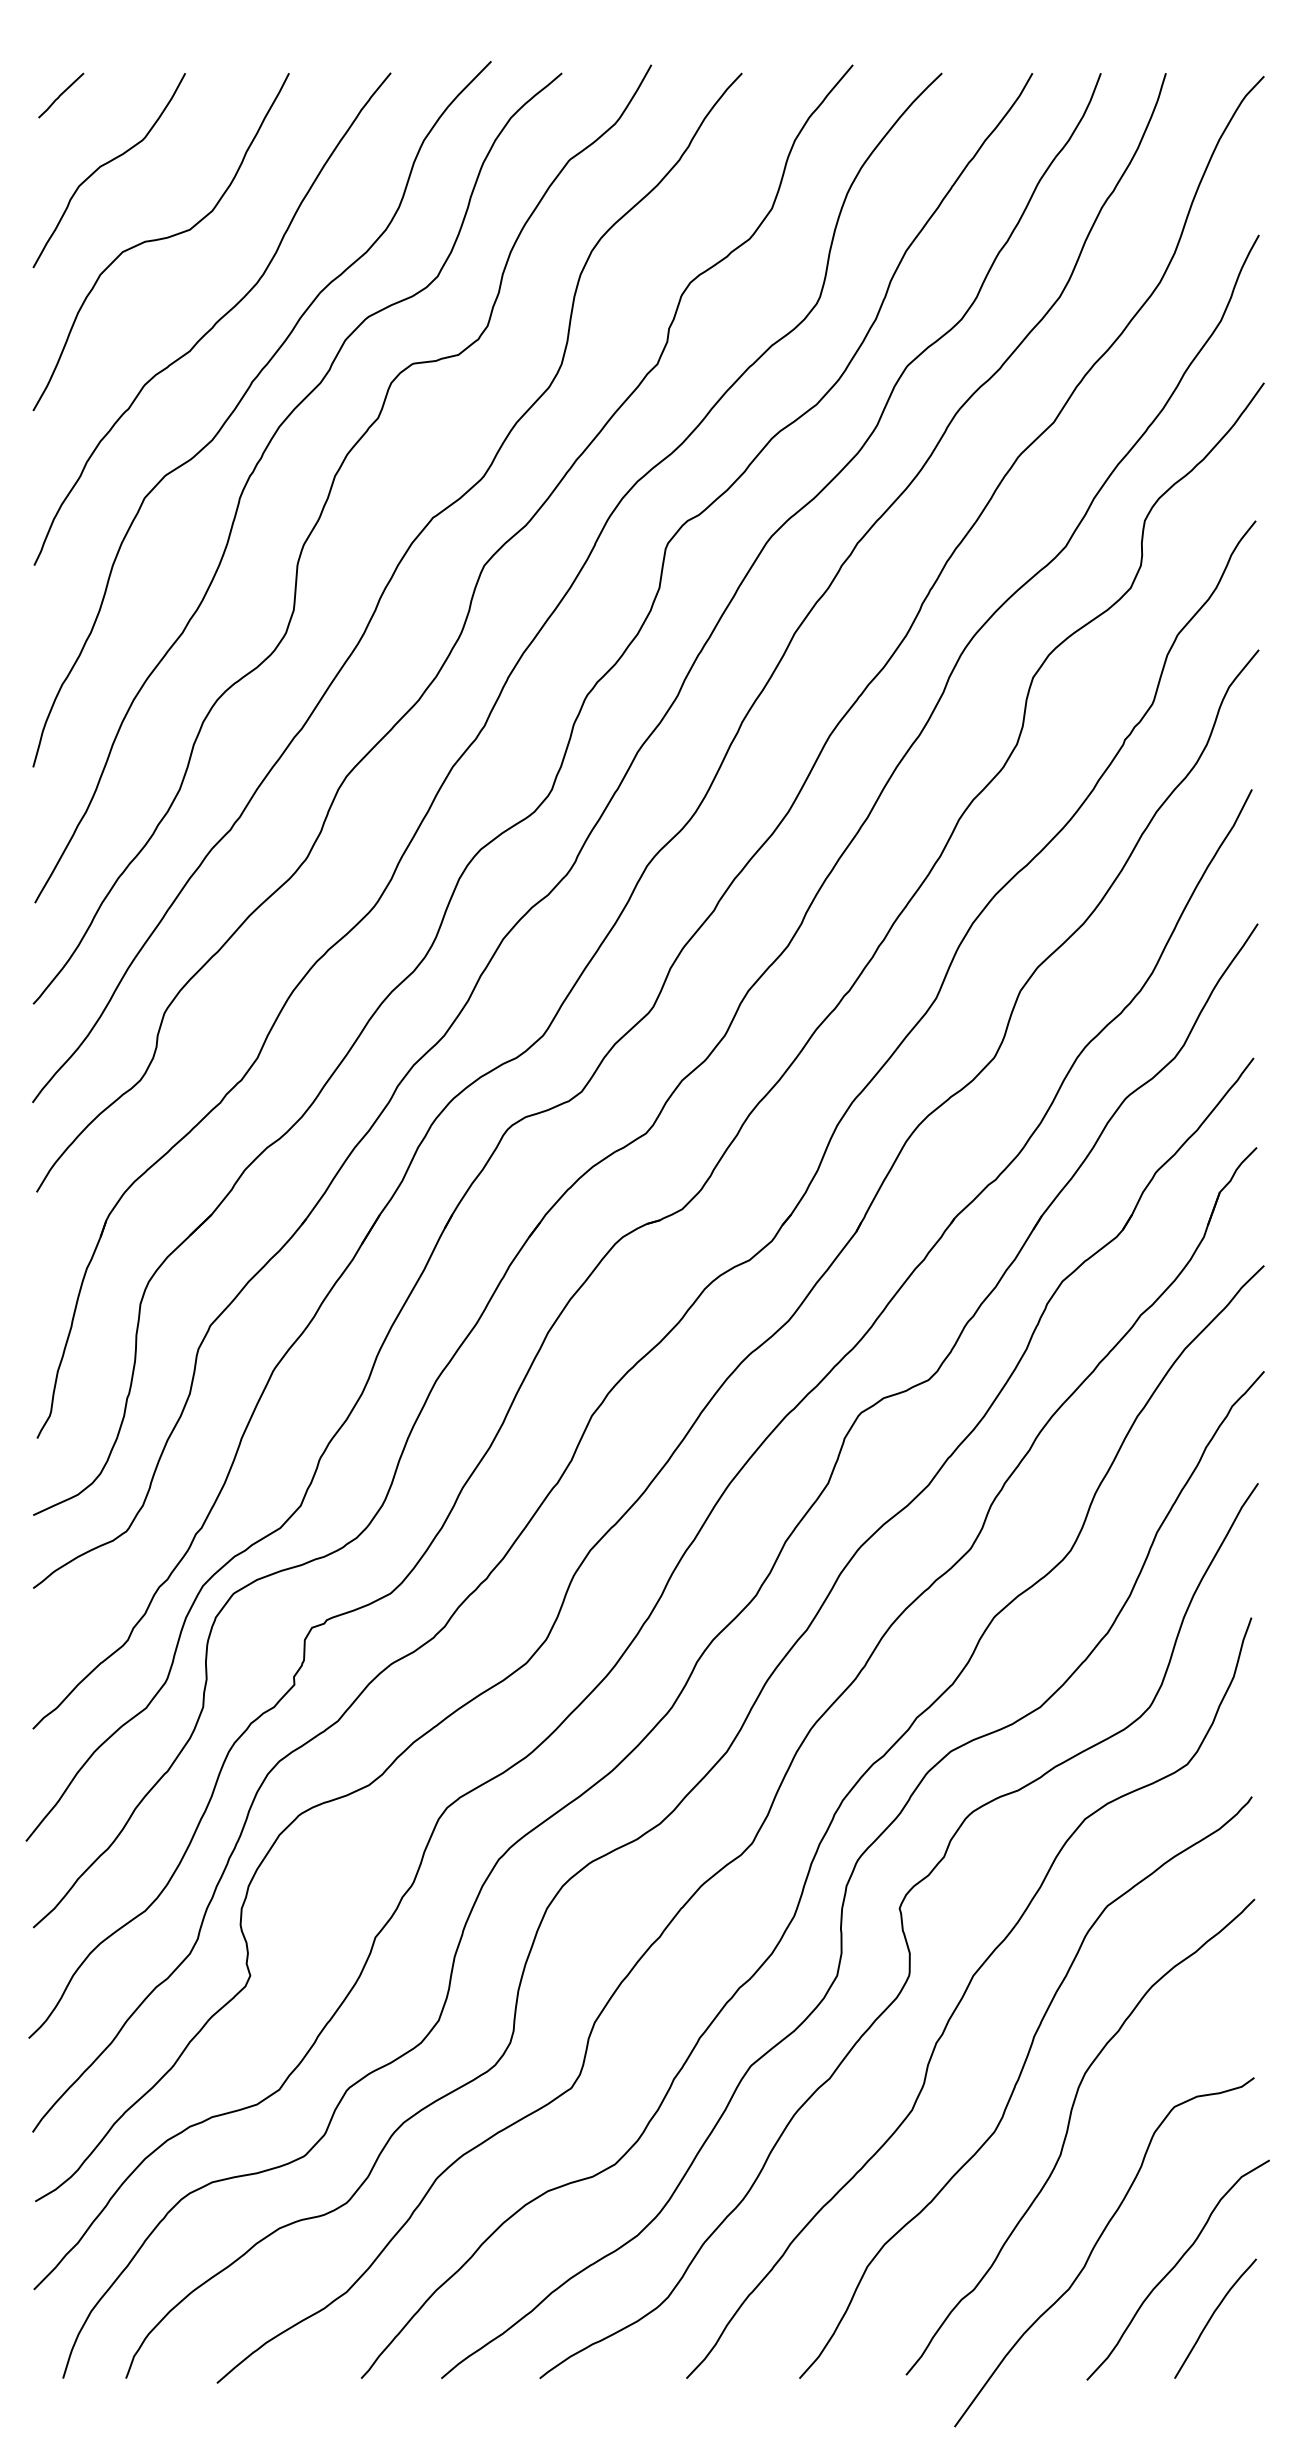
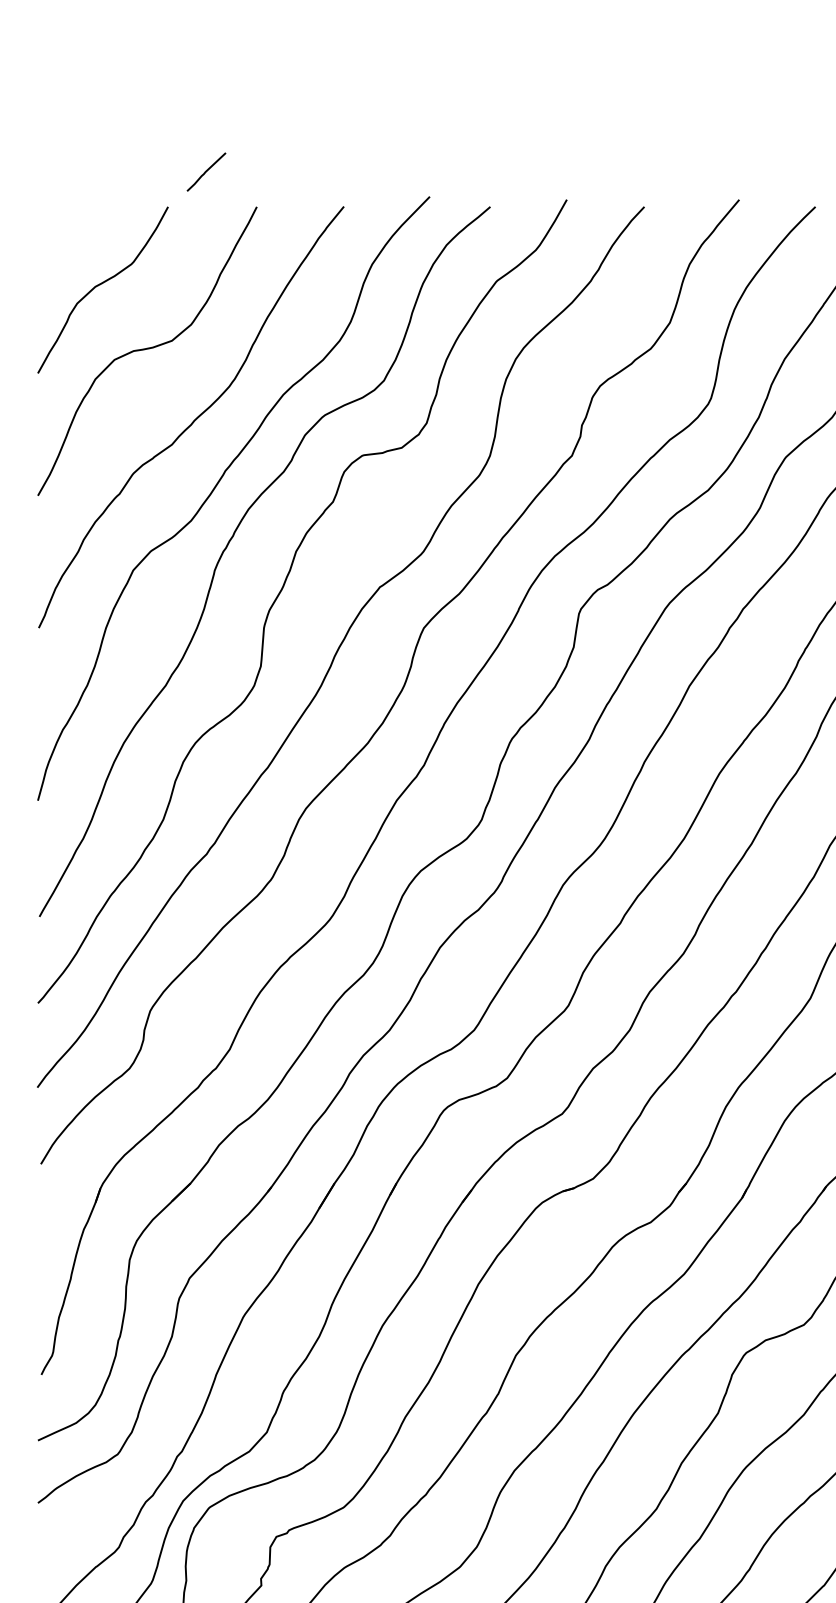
line: (61, 95) -> (206, 172), moved

